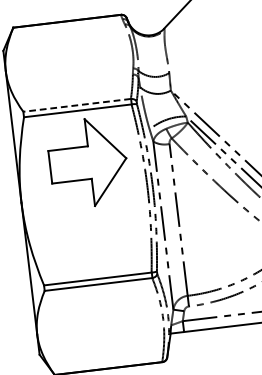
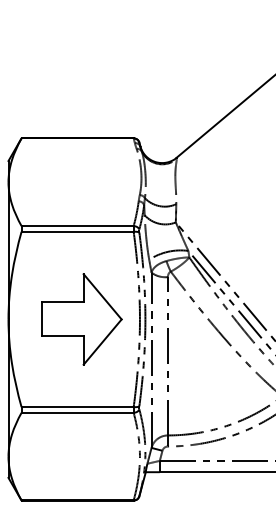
line: (77, 105) -> (77, 226), dashed -> solid
part: (87, 162) -> (81, 319), moved

